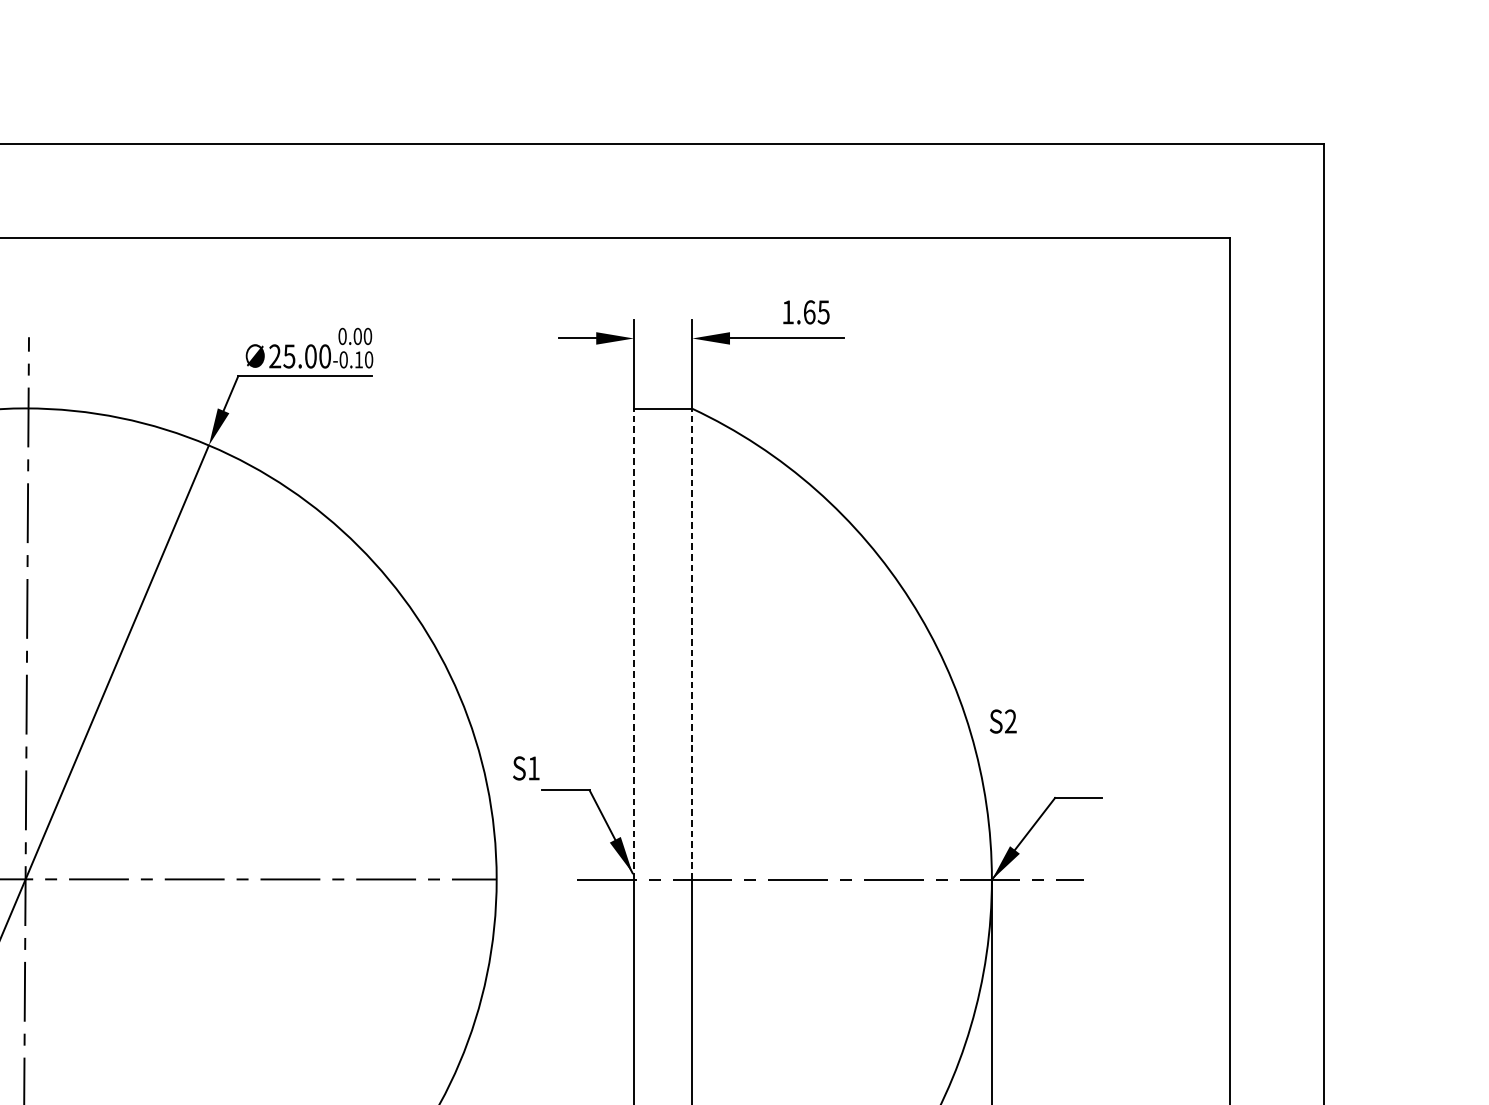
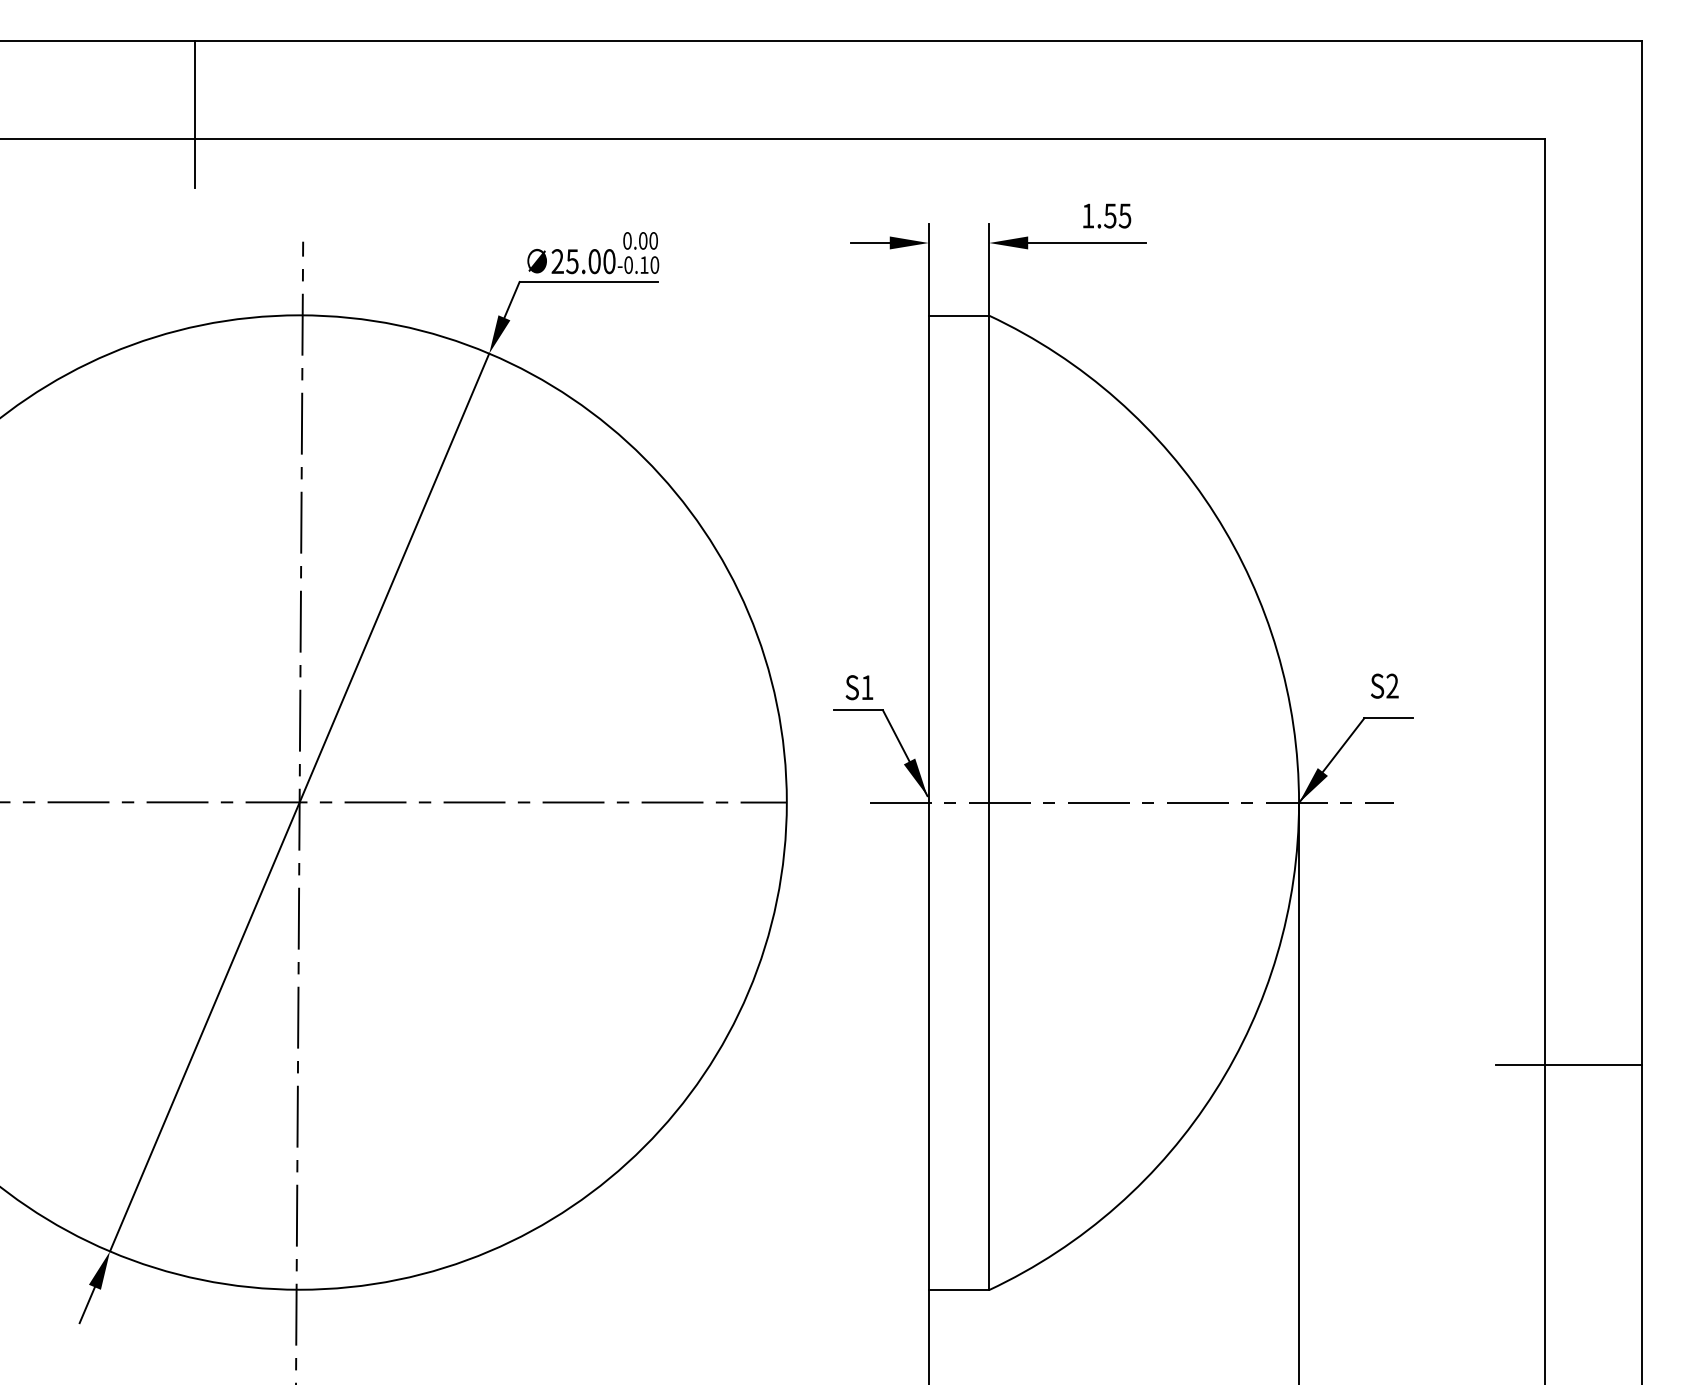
text: (809, 311) -> (1110, 215), 1.65 -> 1.55
line: (633, 644) -> (928, 559), dashed -> solid
line: (692, 644) -> (989, 559), dashed -> solid
text: (1003, 720) -> (1384, 685), moved
text: (526, 768) -> (859, 687), moved

